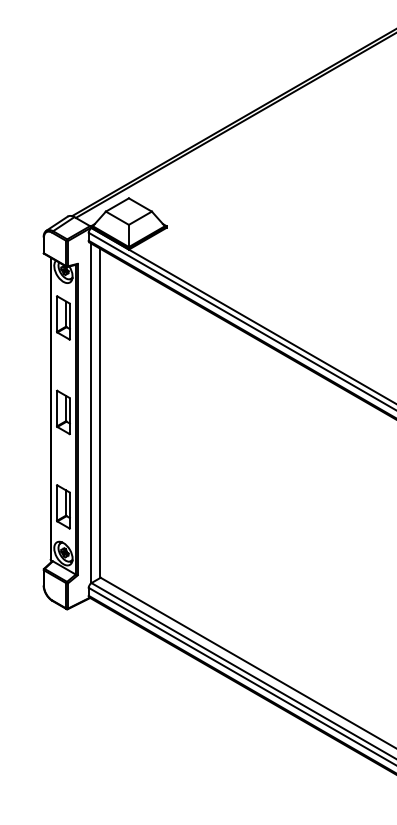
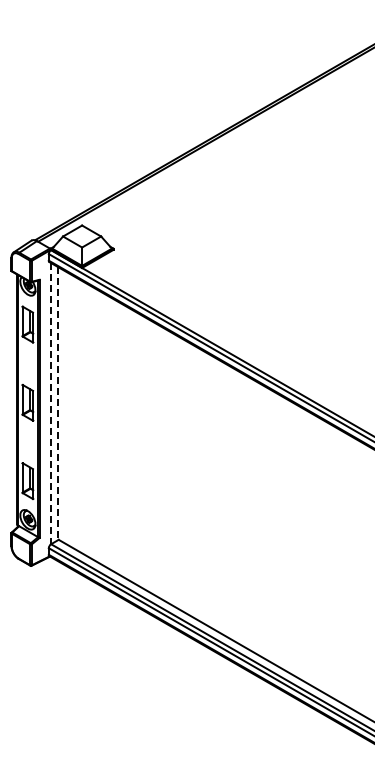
line: (90, 413) -> (50, 403), solid -> dashed
line: (100, 414) -> (58, 404), solid -> dashed

